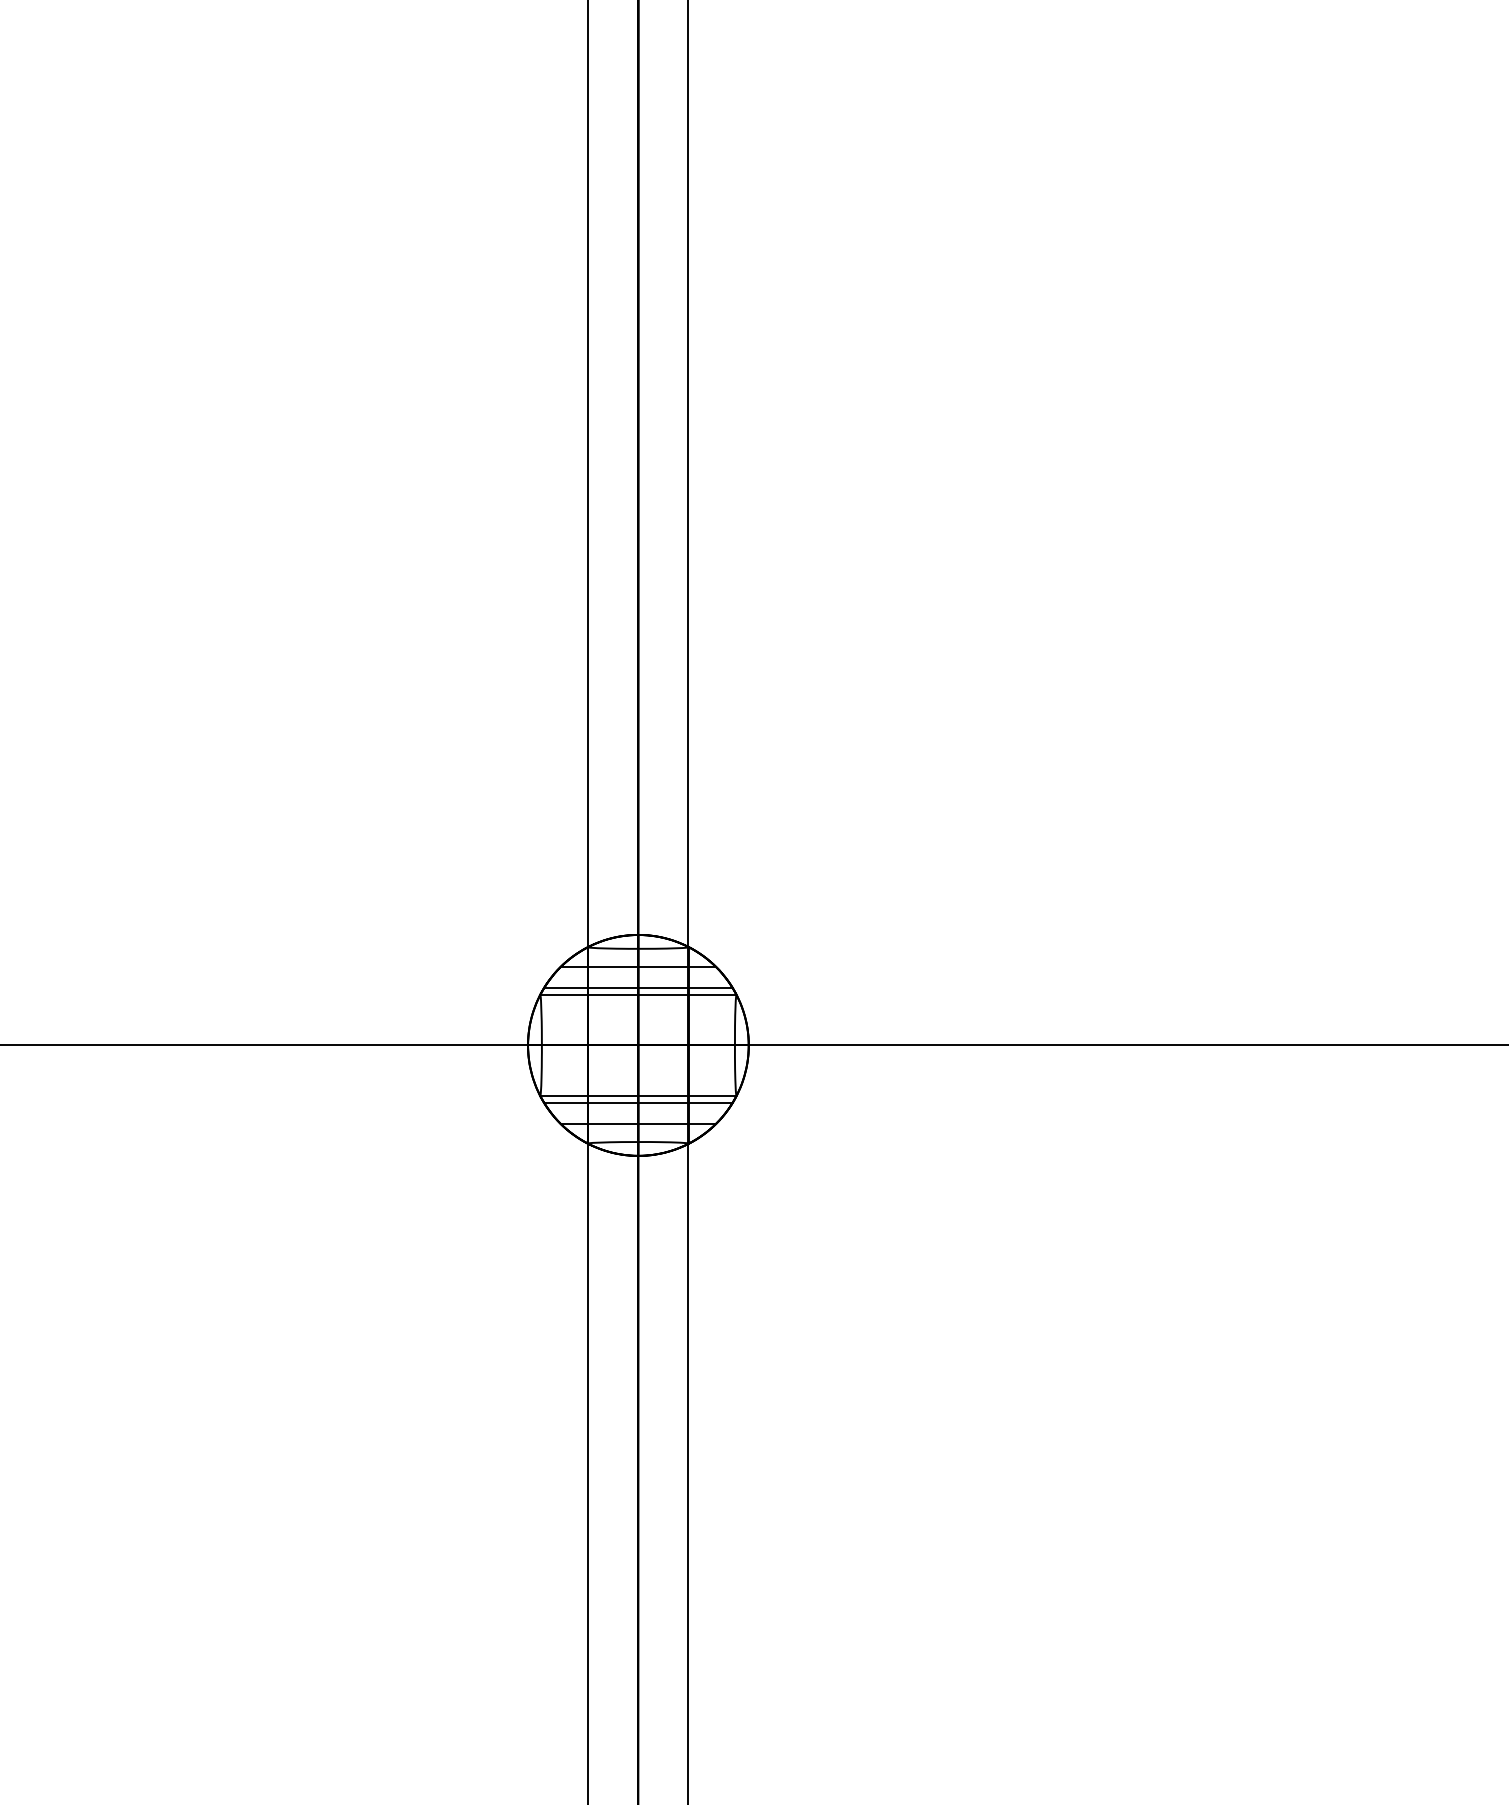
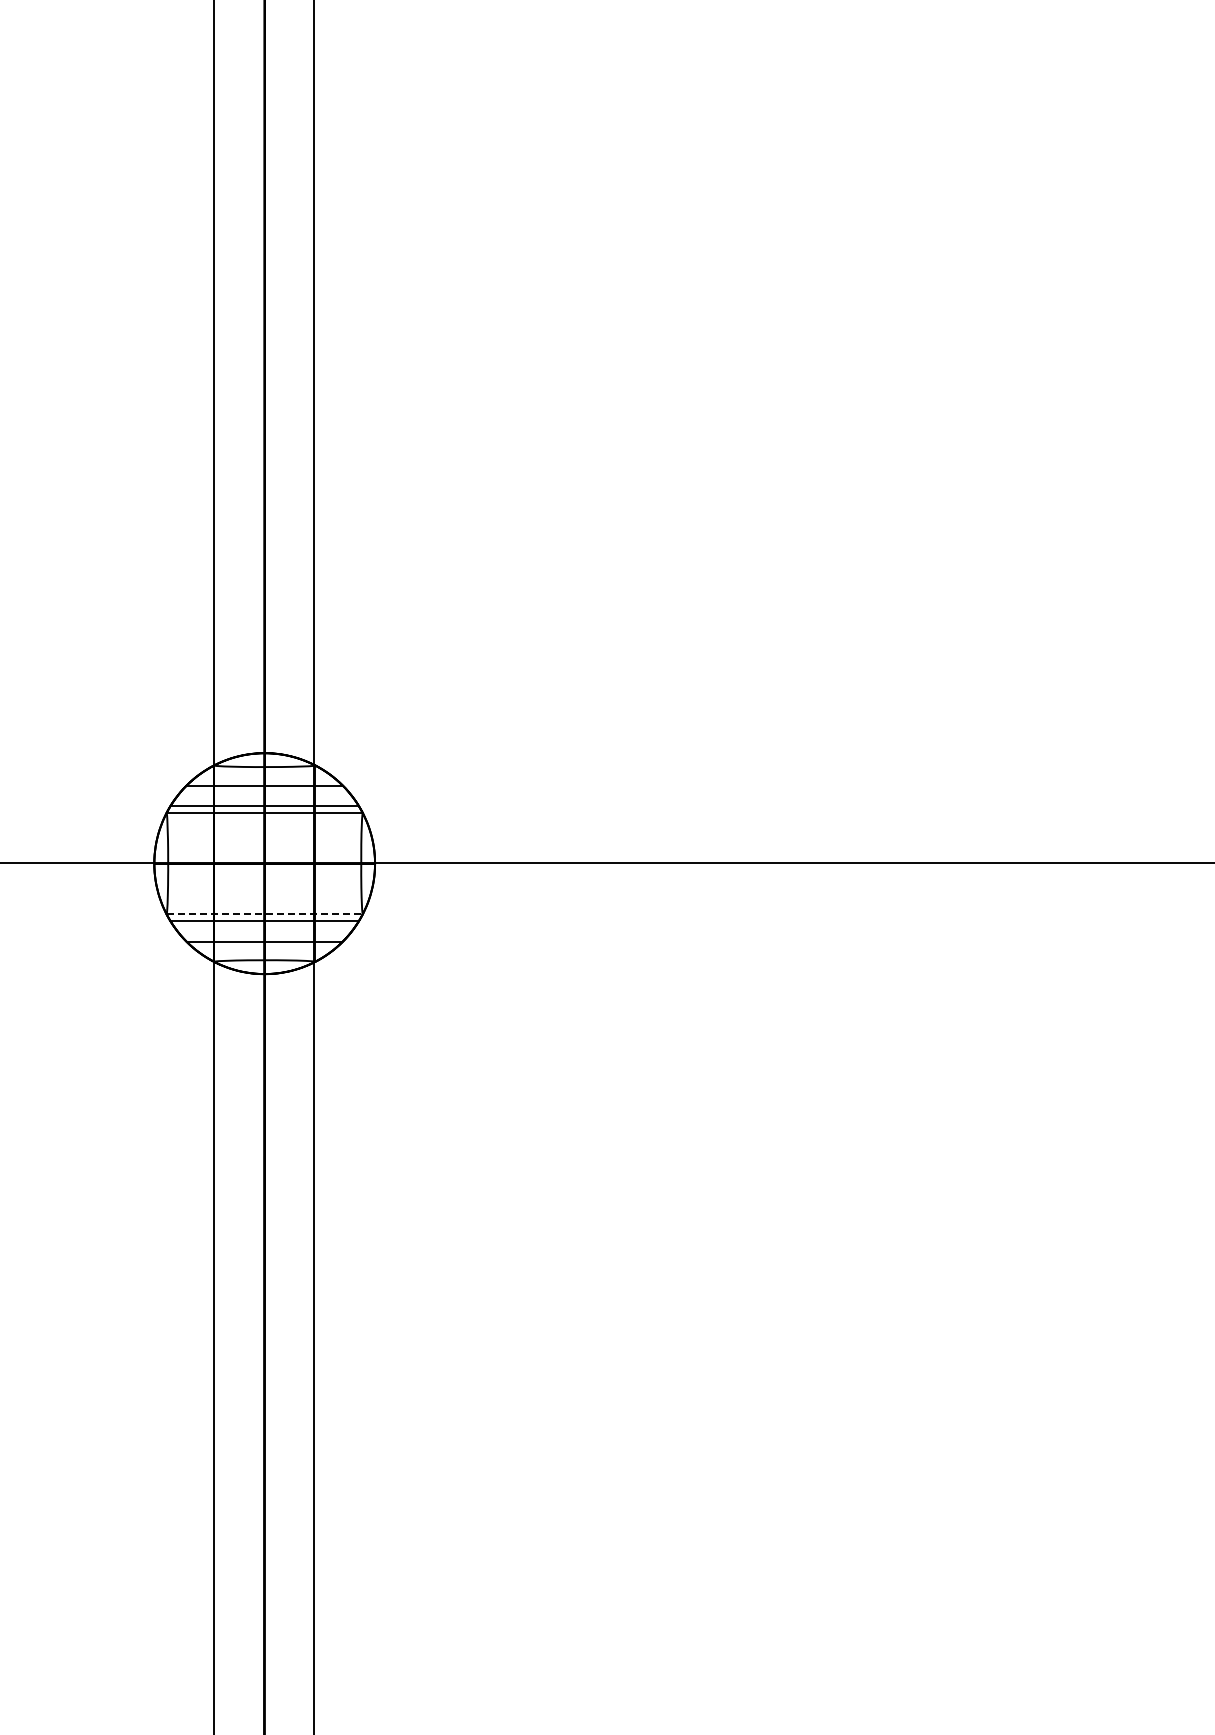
line: (638, 1095) -> (264, 913), solid -> dashed

